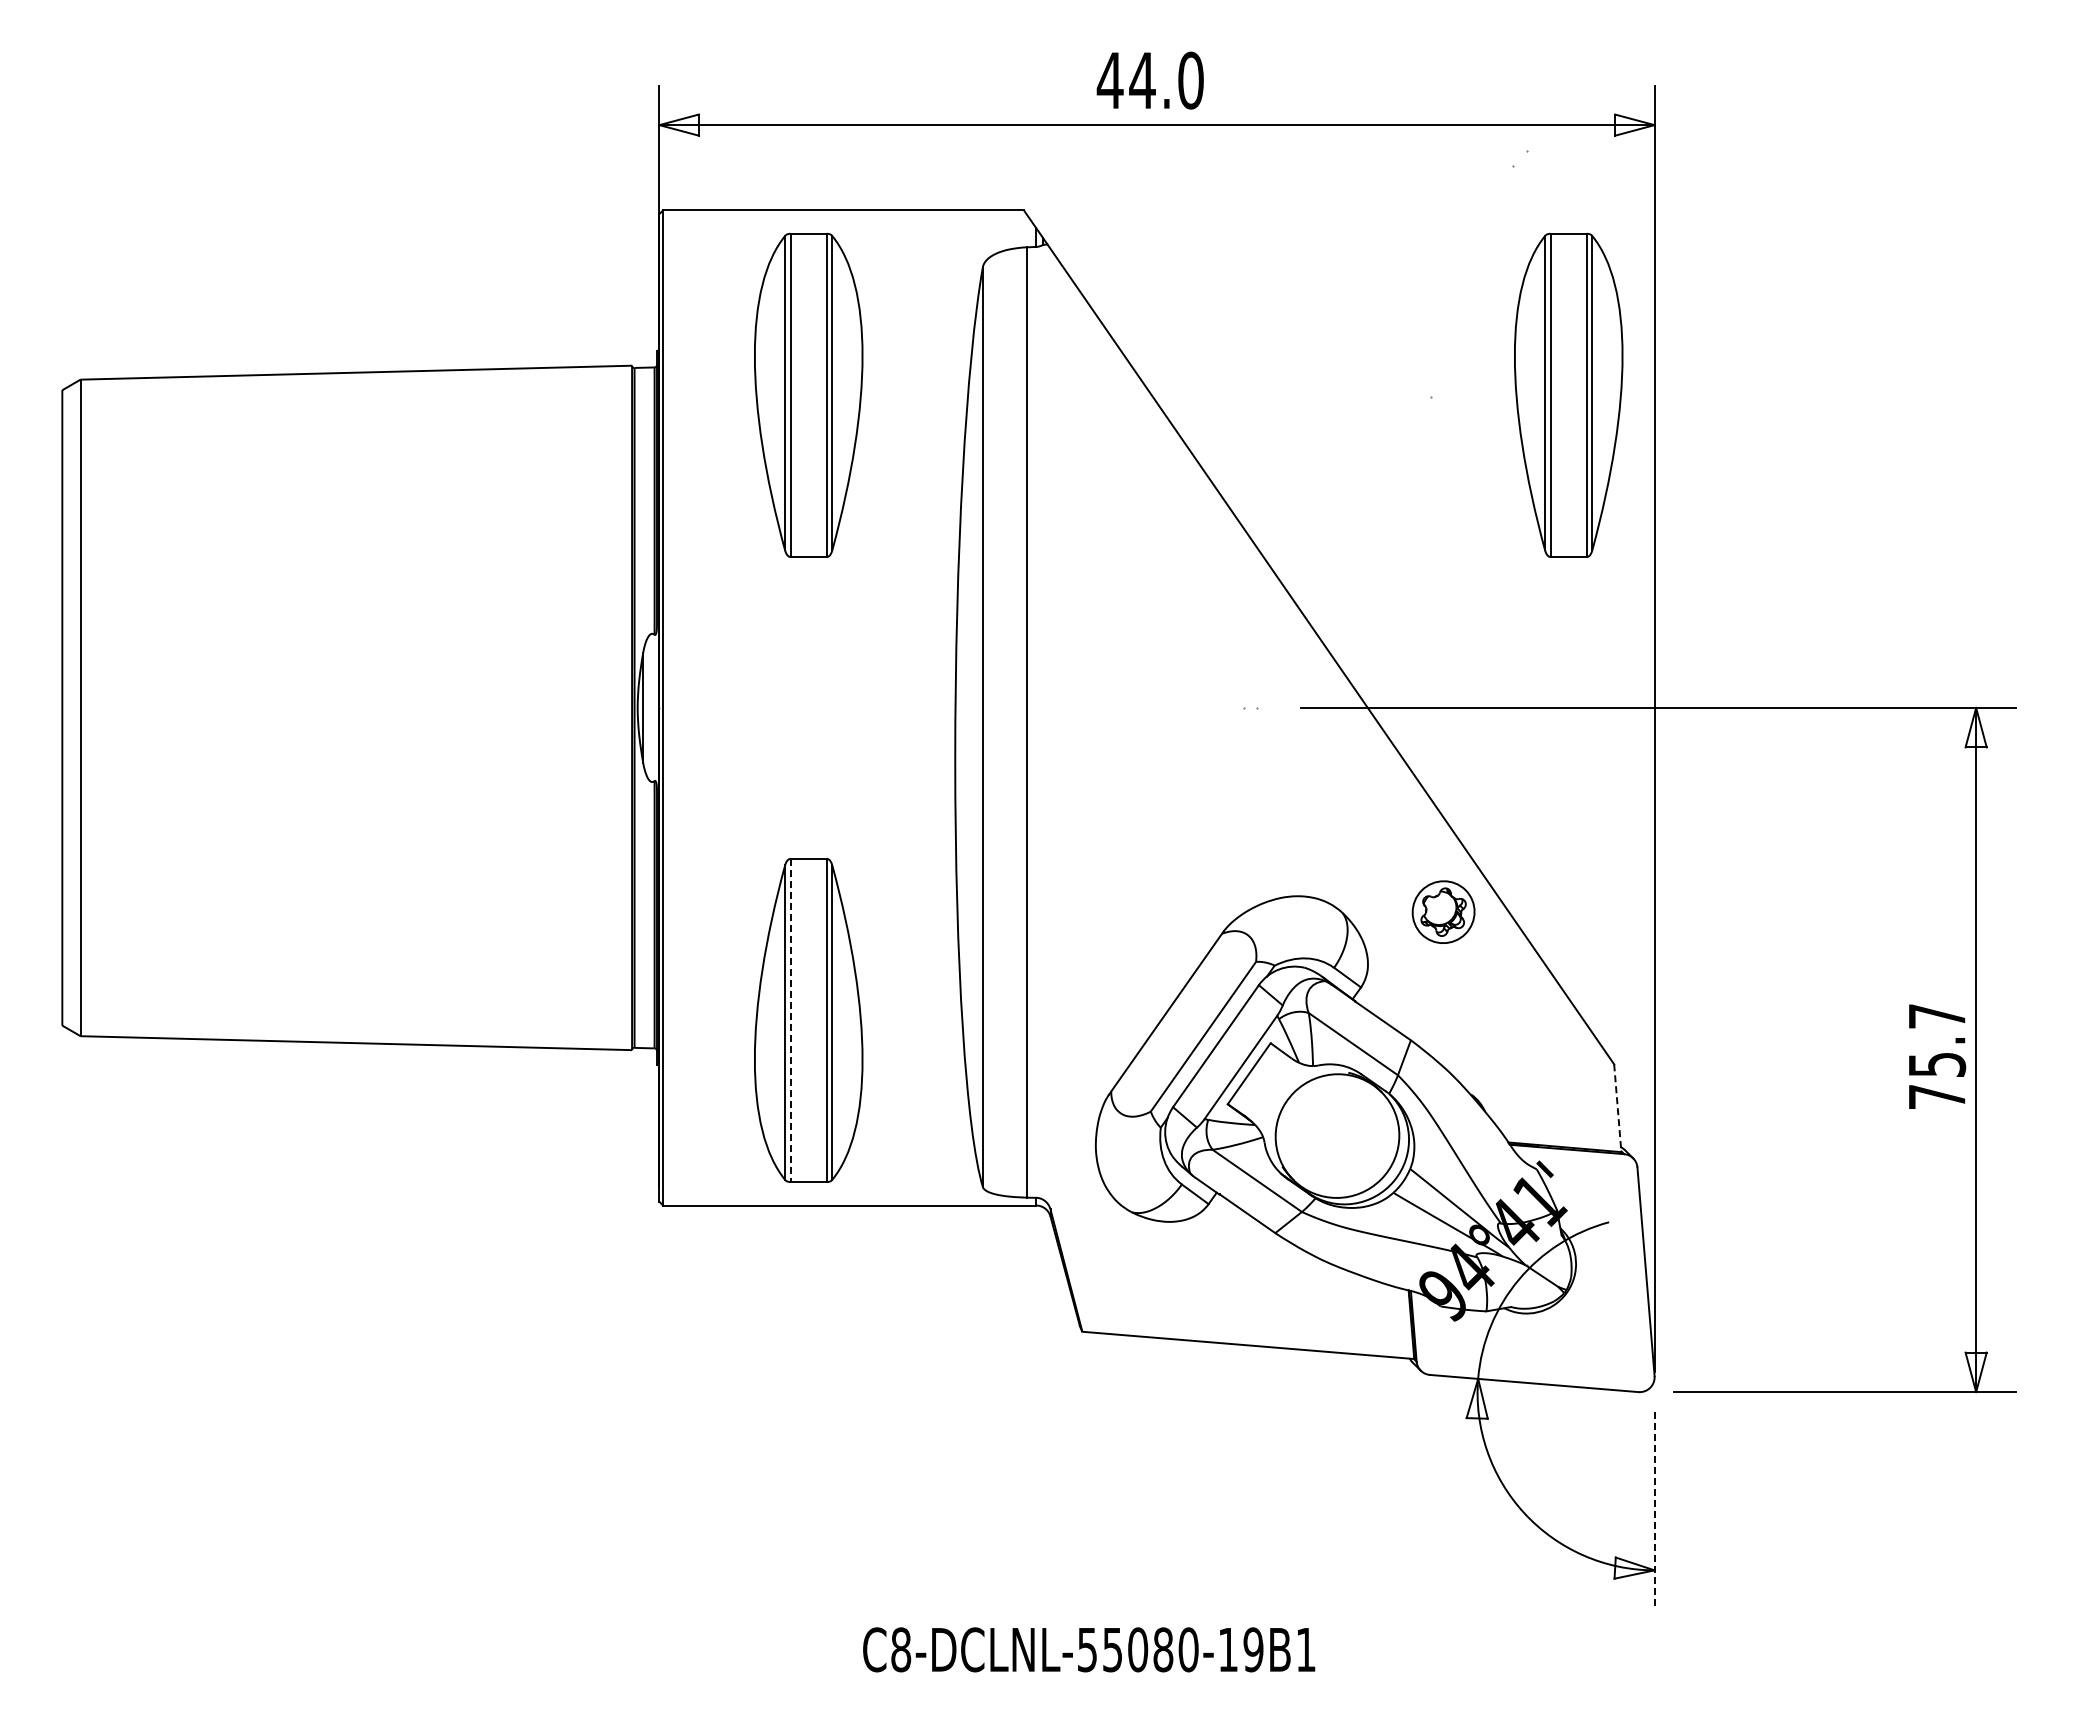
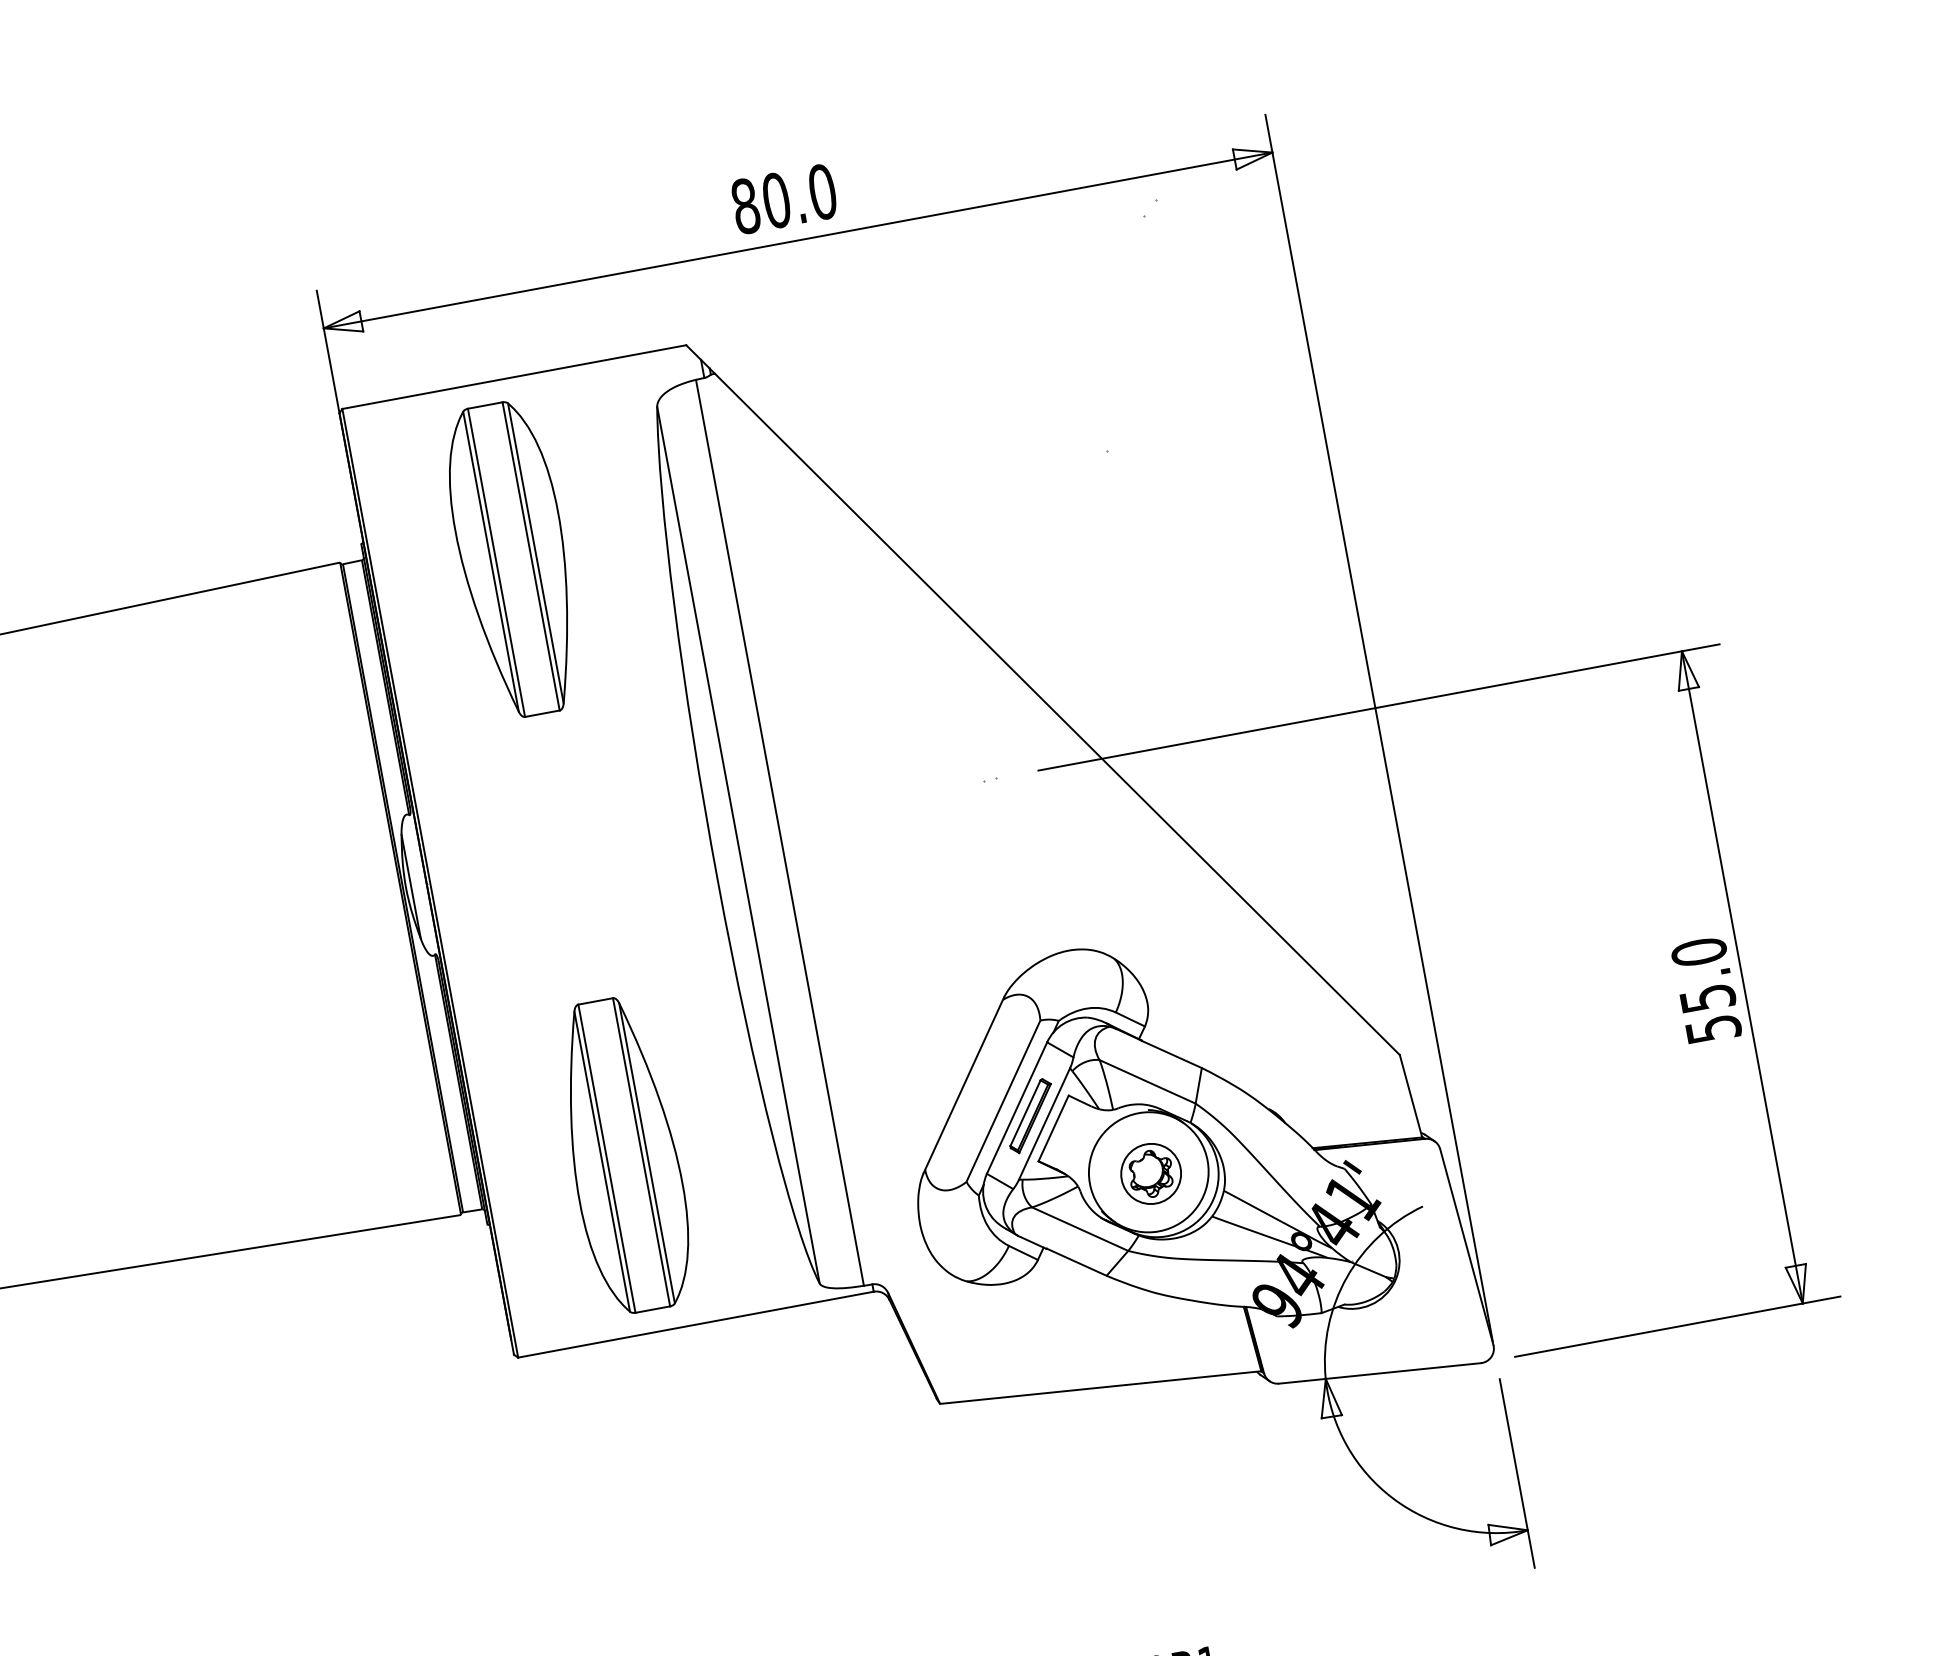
text: (1125, 80) -> (760, 203), 44.0 -> 80.0
part: (1568, 394) -> (1237, 424), removed
part: (1443, 911) -> (1150, 1173), moved
line: (790, 1020) -> (606, 1158), dashed -> solid
part: (1228, 1056) -> (1030, 1115), added
text: (1937, 1056) -> (1706, 990), 75.7 -> 55.0
line: (1617, 1108) -> (1410, 1096), dashed -> solid
line: (1654, 1510) -> (1517, 1473), dashed -> solid

